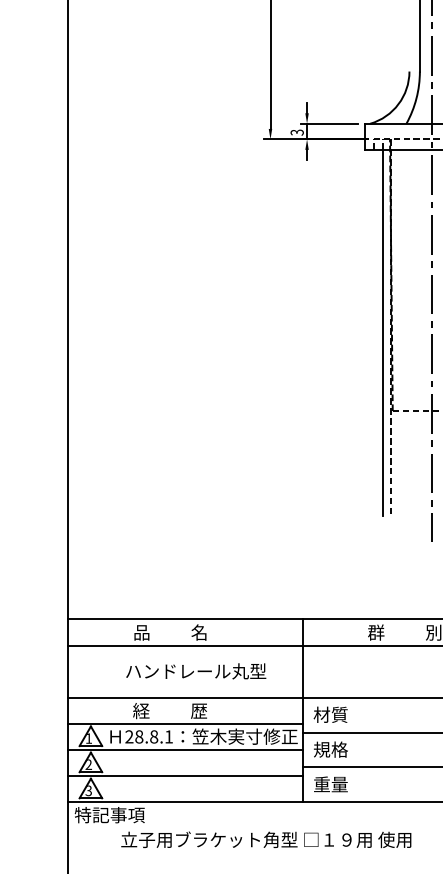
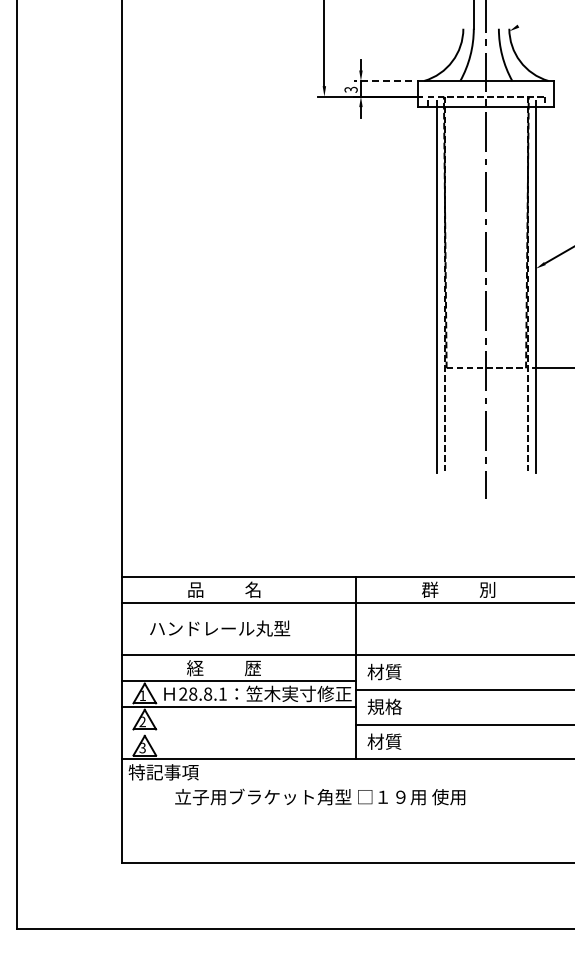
line: (329, 124) -> (383, 81), solid -> dashed
text: (196, 671) -> (220, 628), moved
line: (184, 776) -> (238, 733), removed
text: (330, 784) -> (384, 741), 重量 -> 材質

